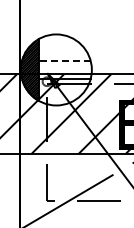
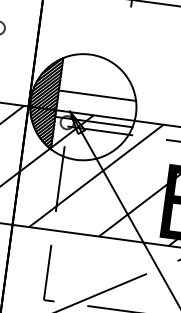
line: (64, 61) -> (97, 96), dashed -> solid

